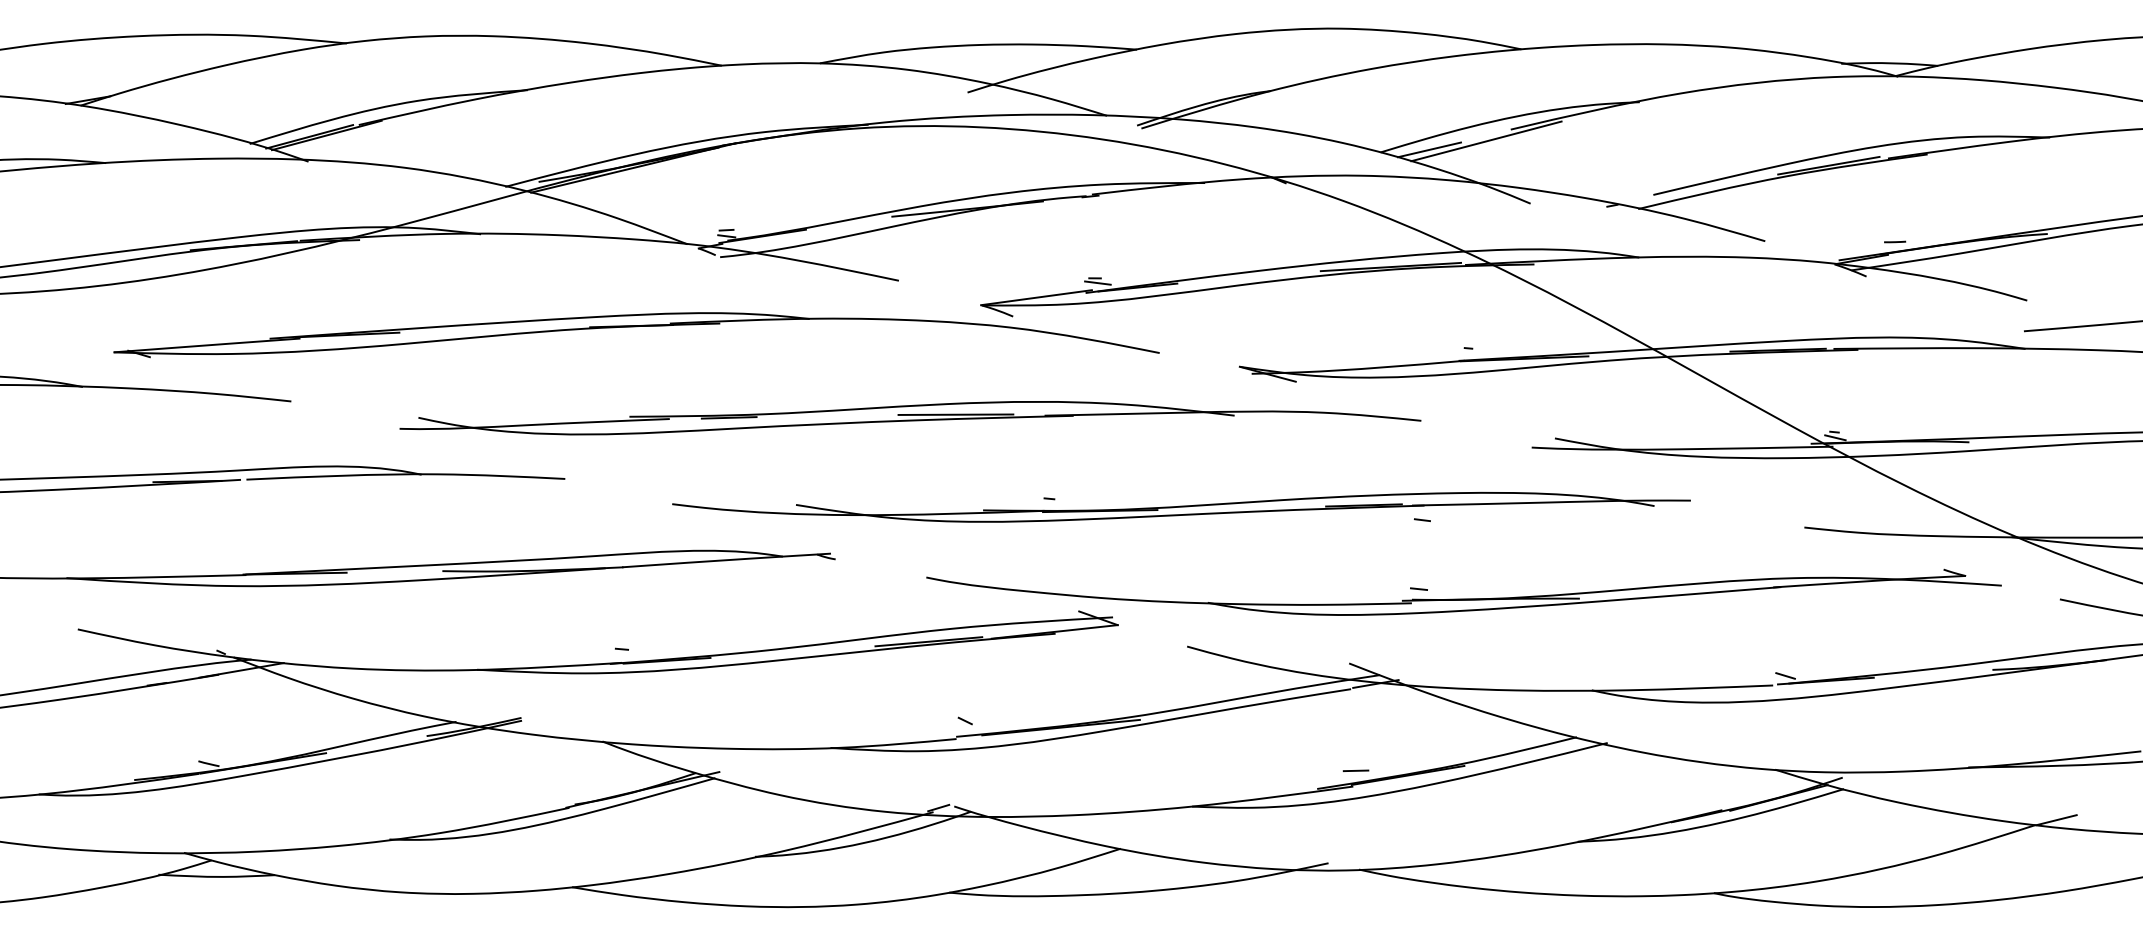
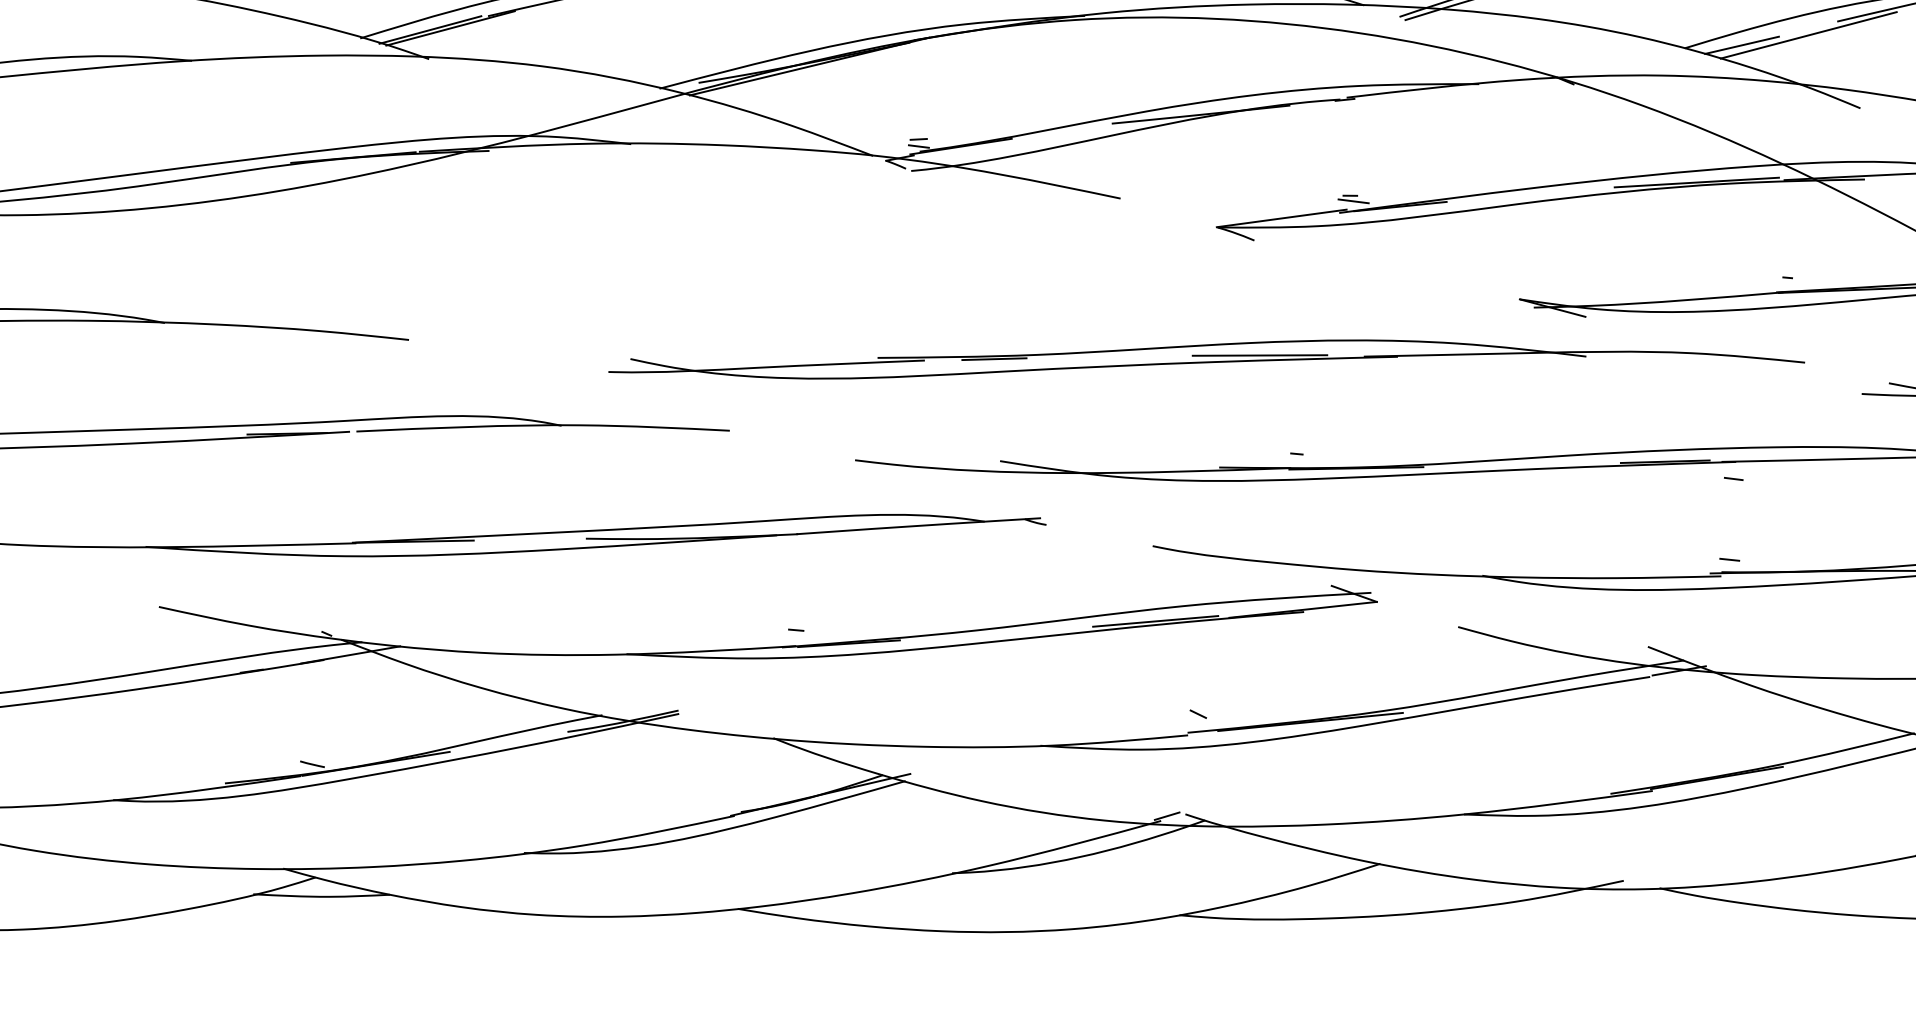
part: (636, 327) -> (813, 253), removed
part: (910, 418) -> (1206, 359), moved
line: (1355, 770) -> (1655, 772), removed

